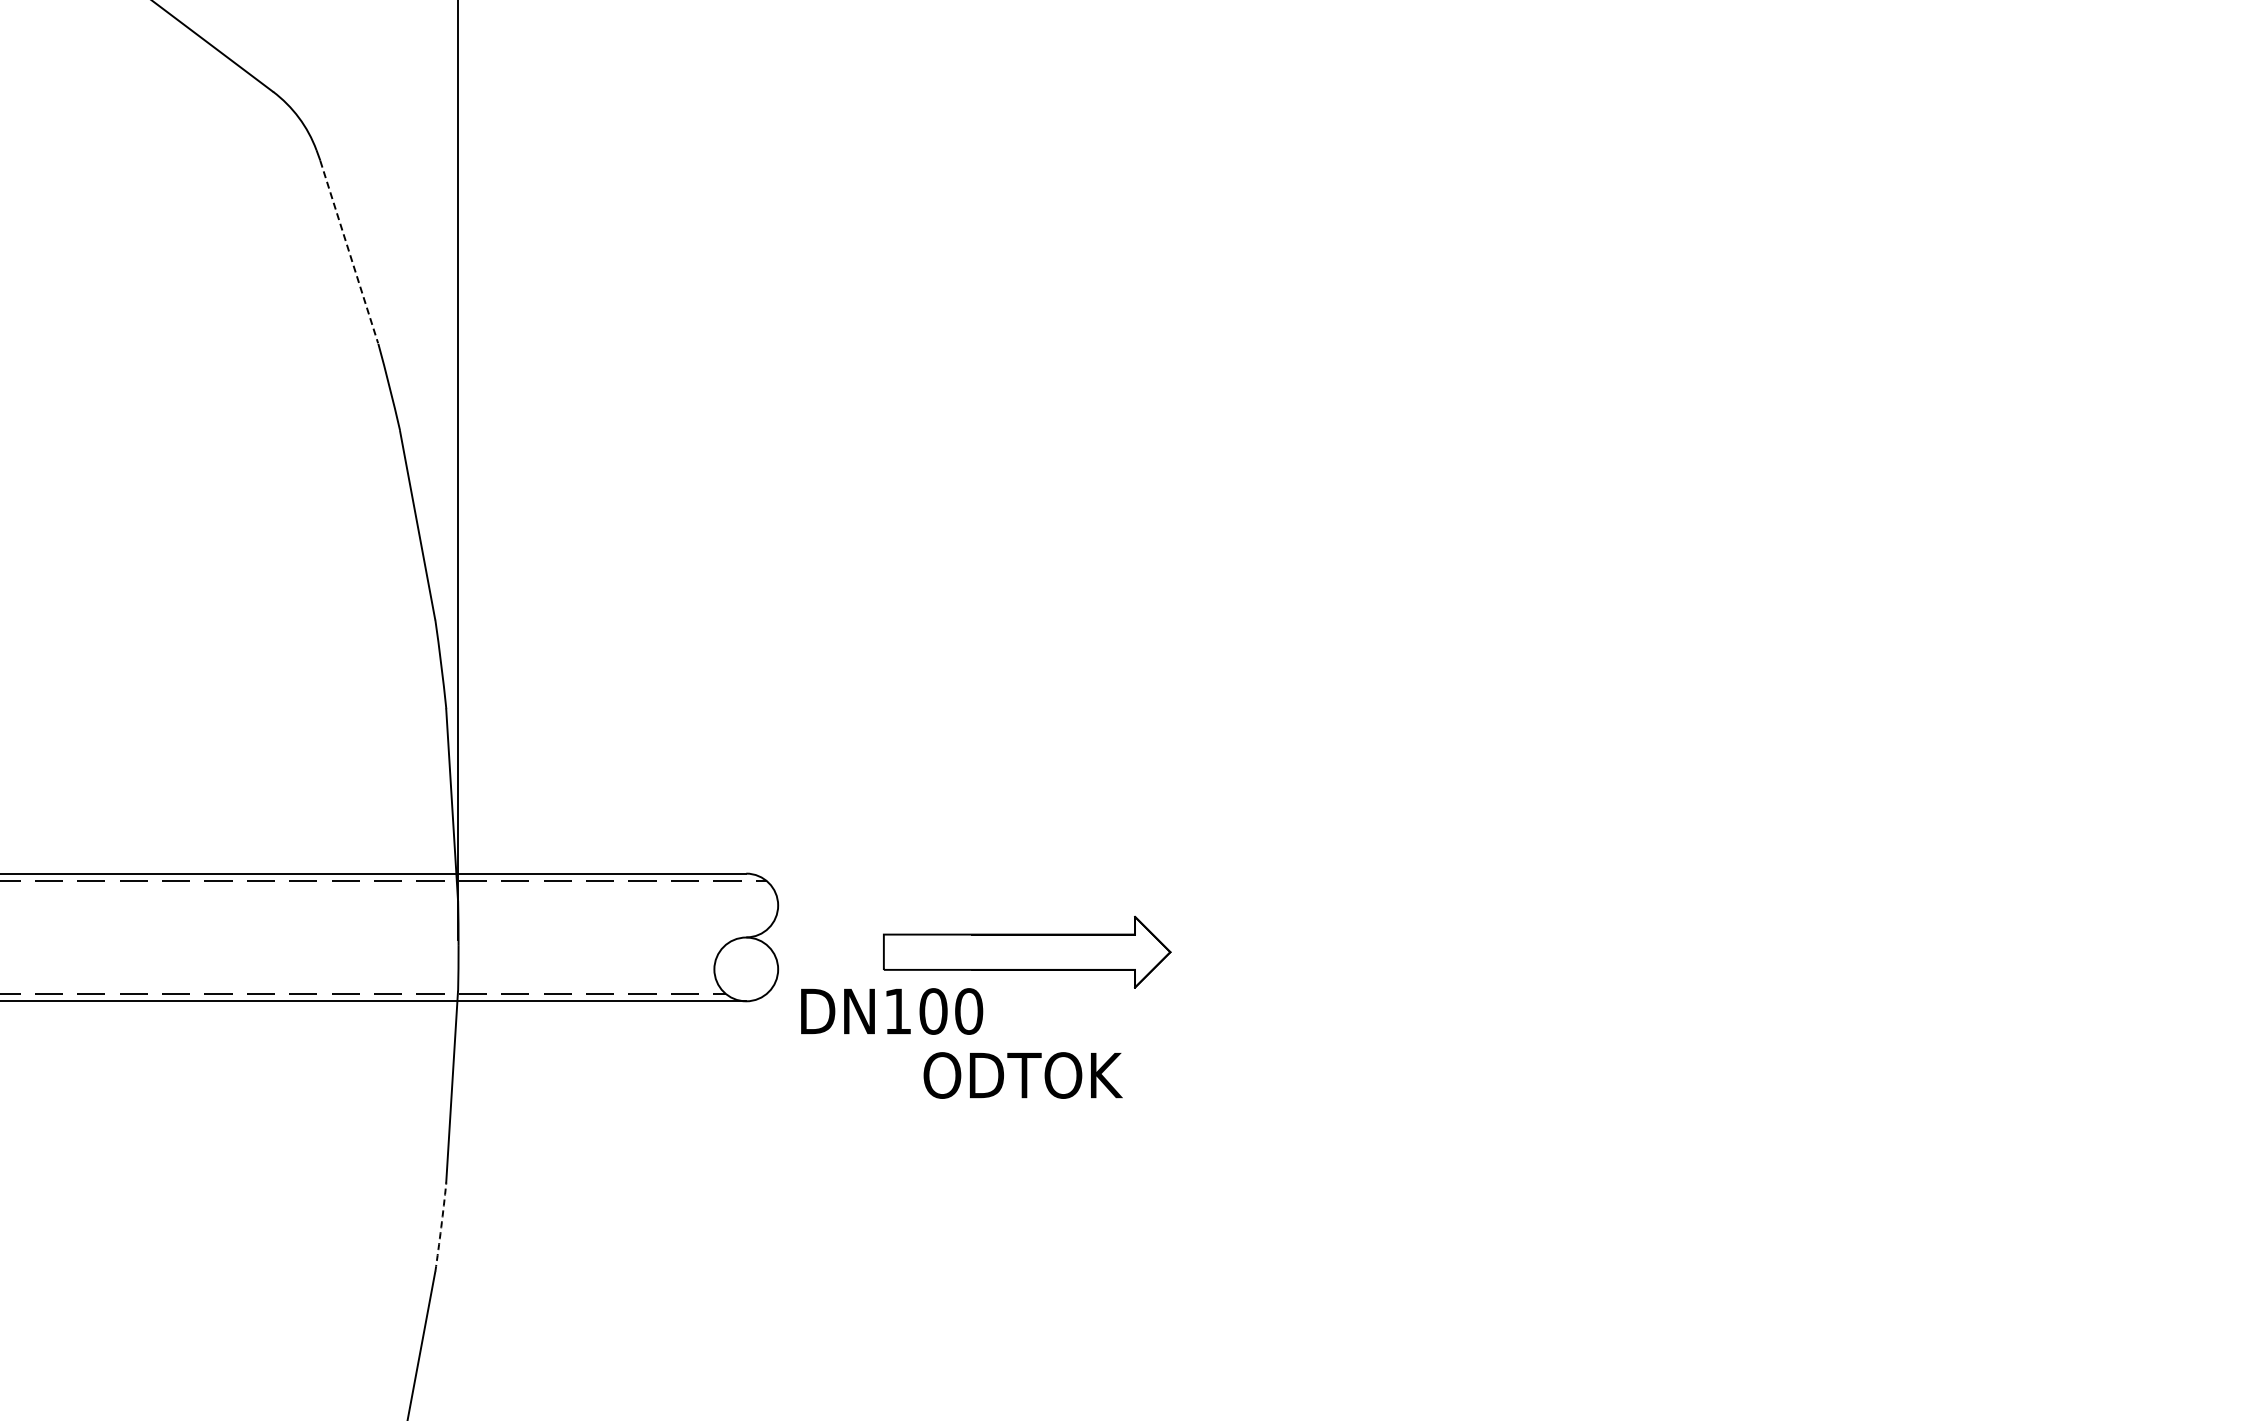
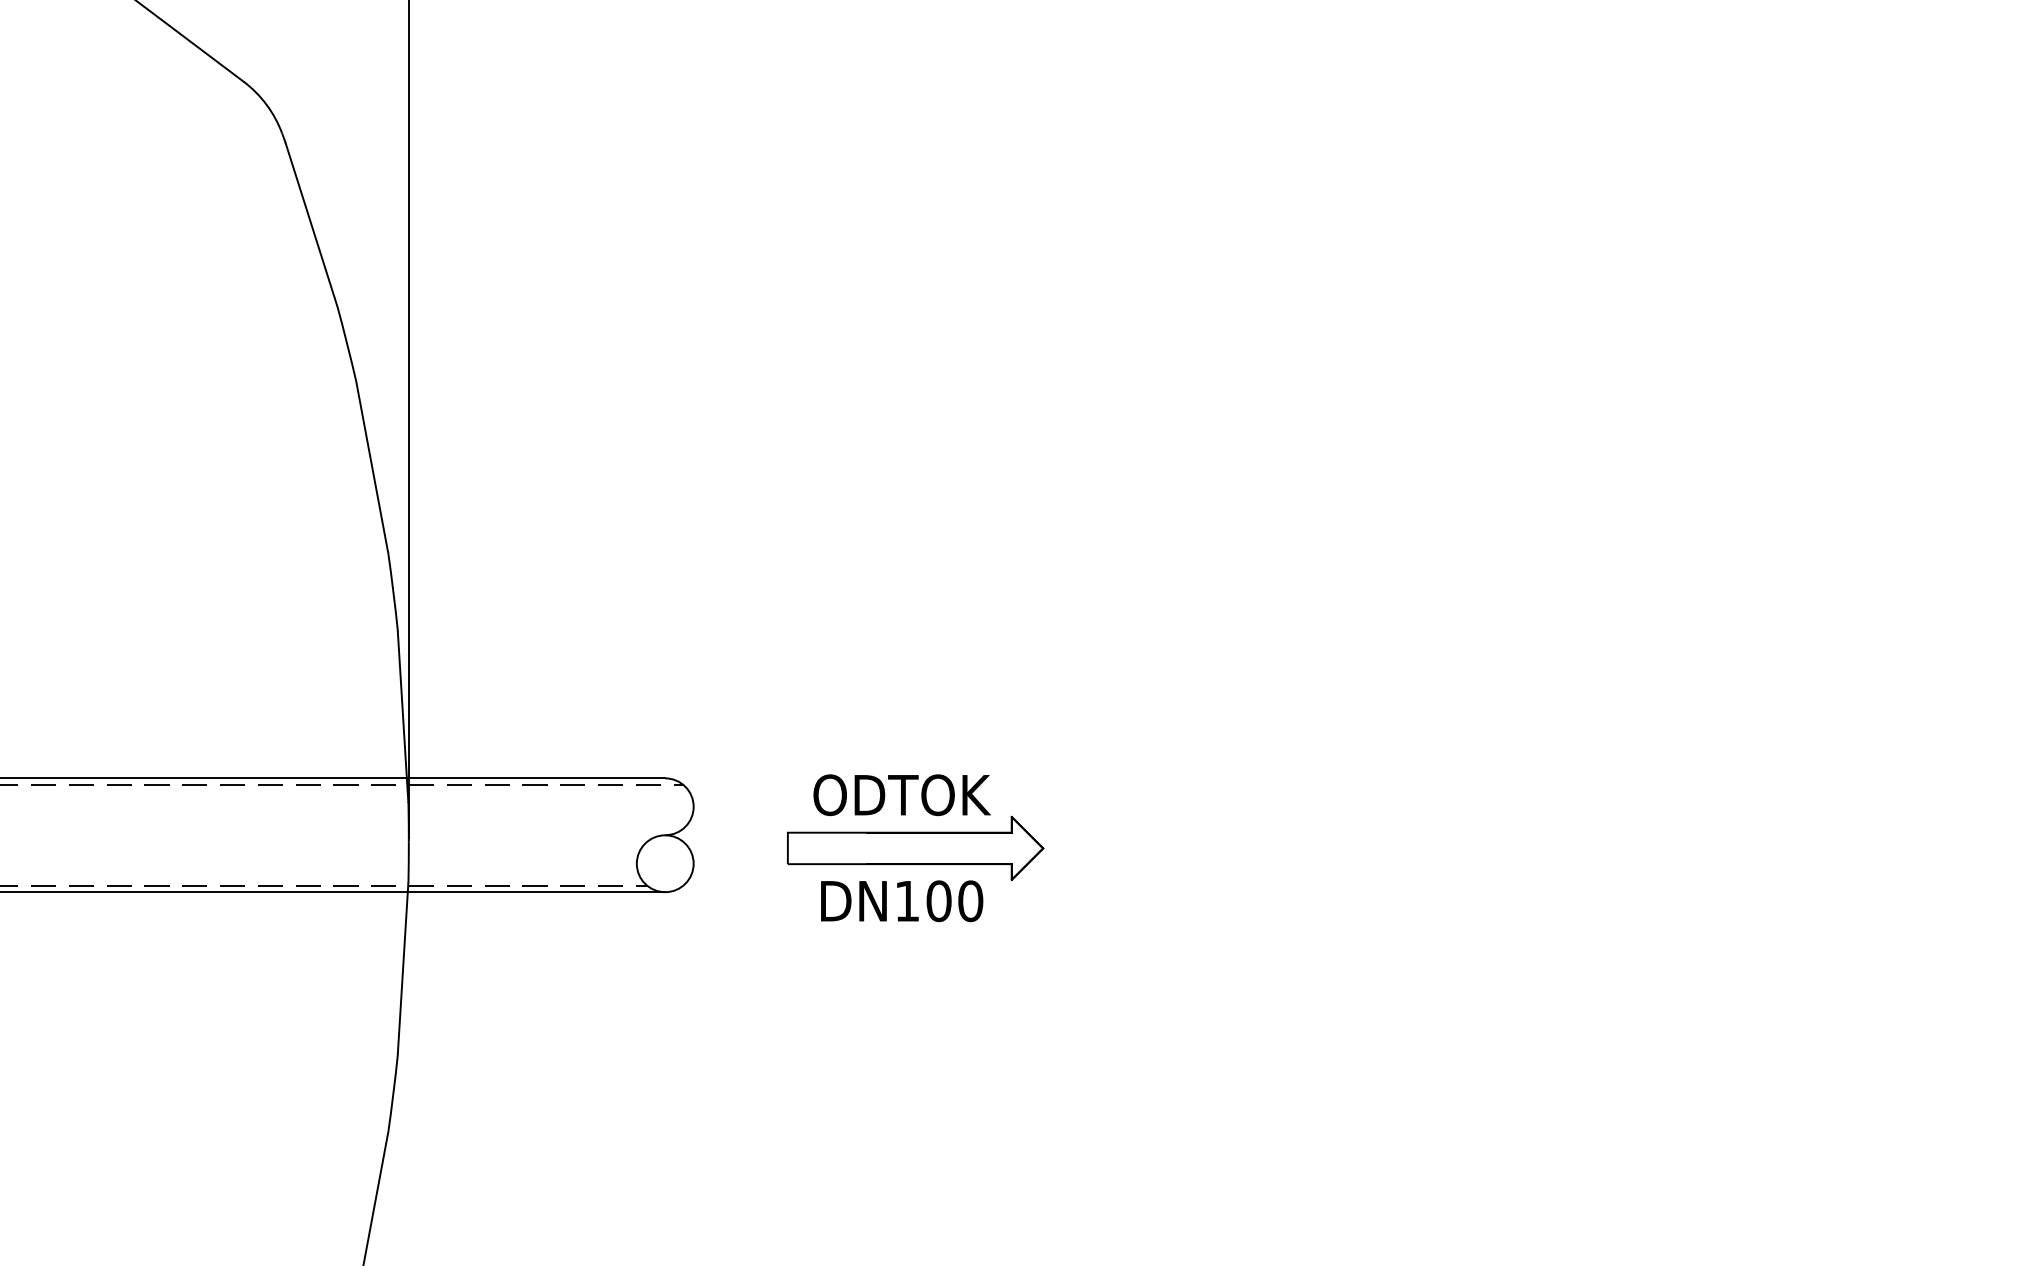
line: (349, 252) -> (311, 224), dashed -> solid
text: (892, 1011) -> (902, 901), moved
text: (1022, 1075) -> (901, 795), moved
arc: (441, 1227) -> (393, 1093), dashed -> solid

